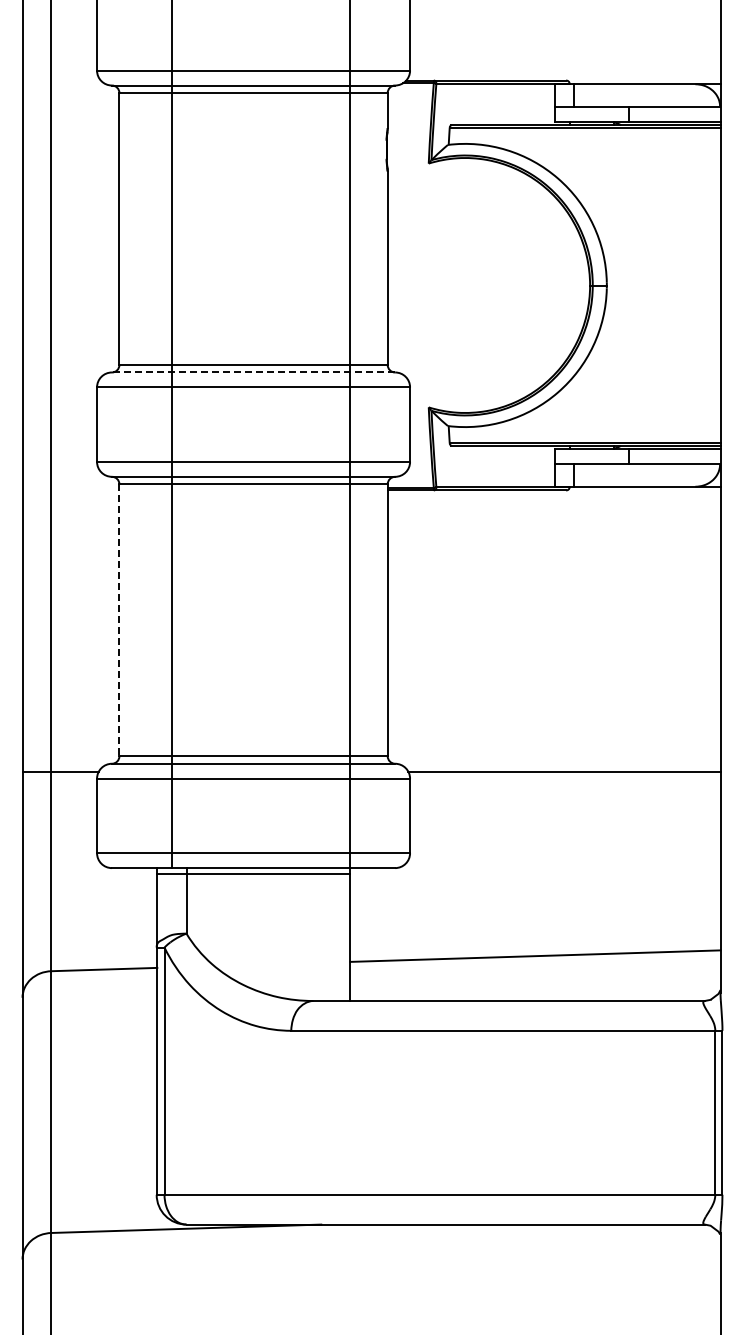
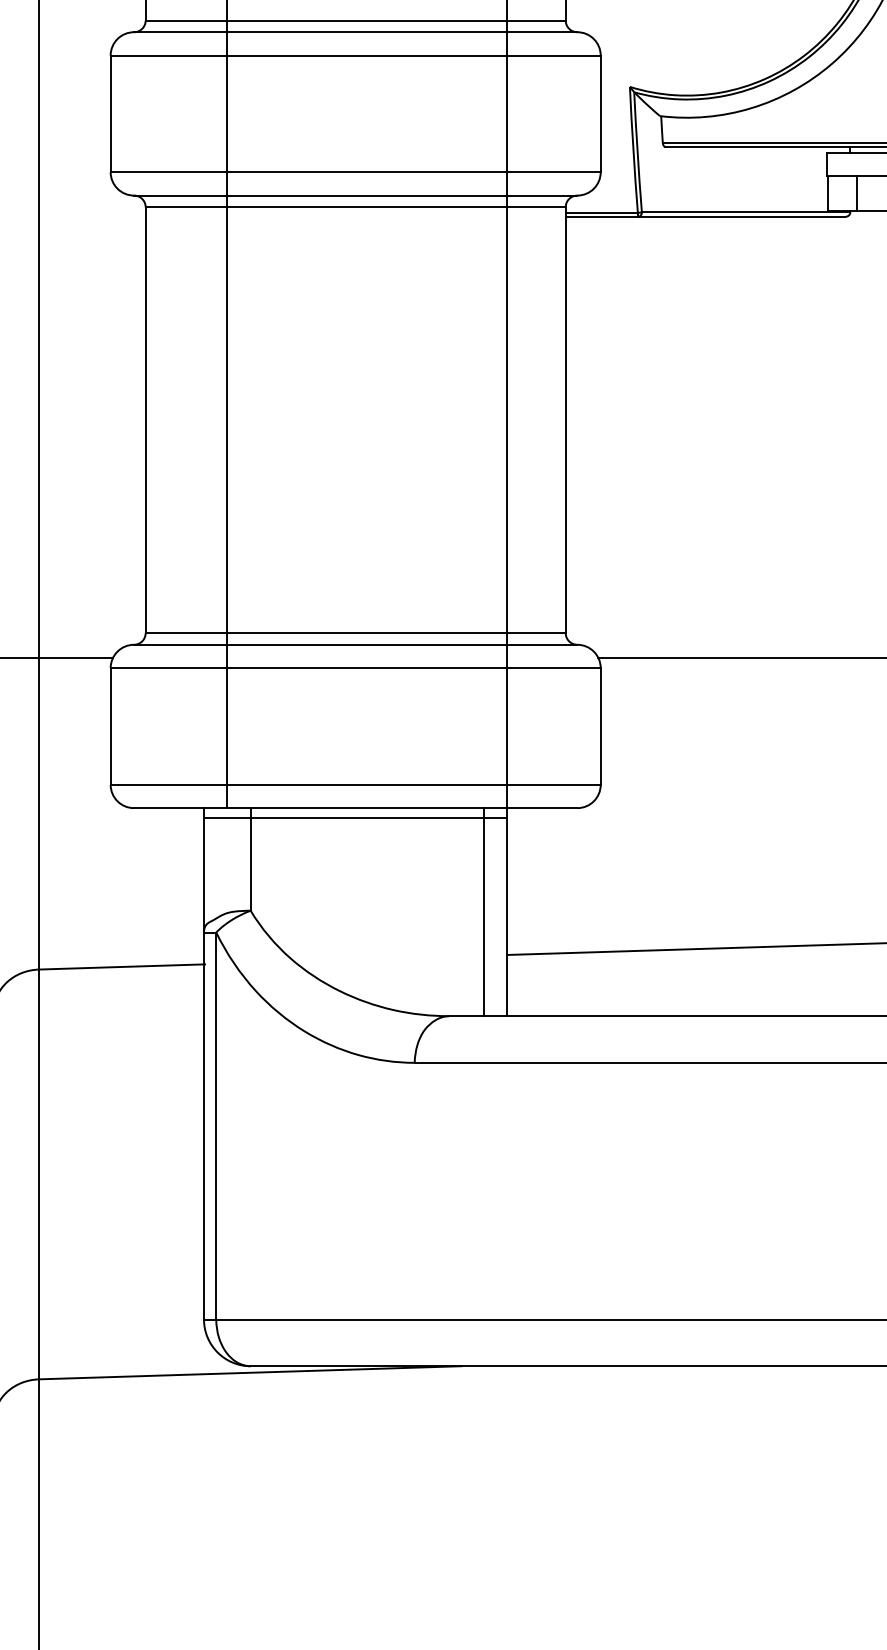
line: (253, 372) -> (355, 32), dashed -> solid
line: (119, 620) -> (145, 420), dashed -> solid
line: (335, 934) -> (483, 912), added

